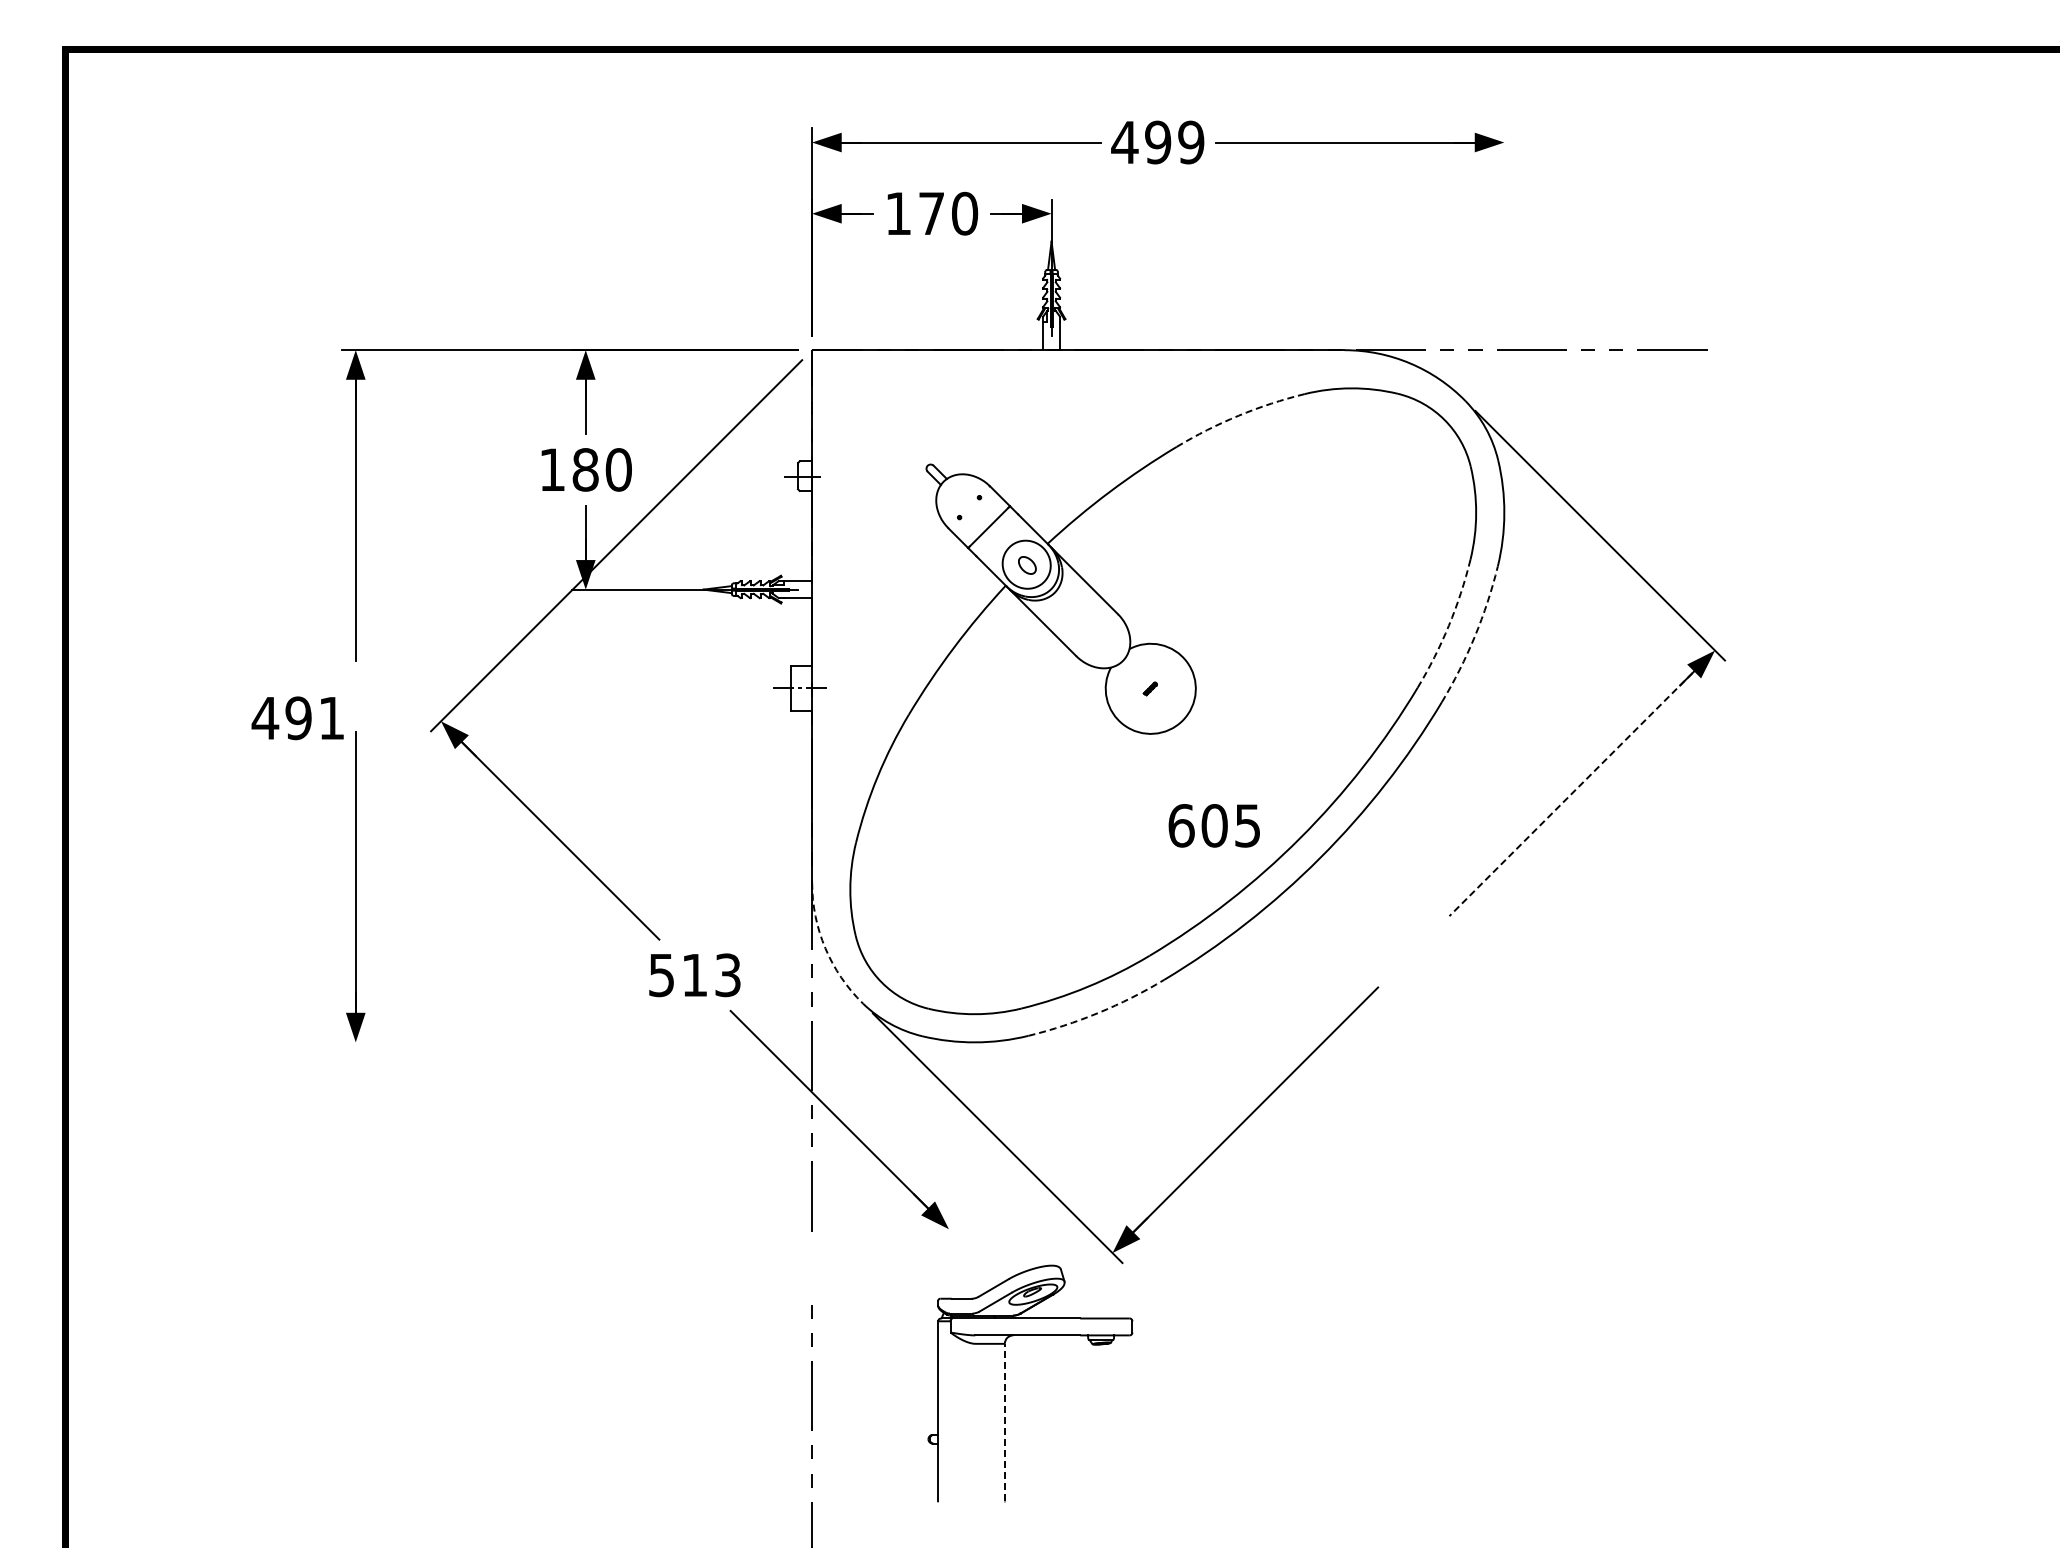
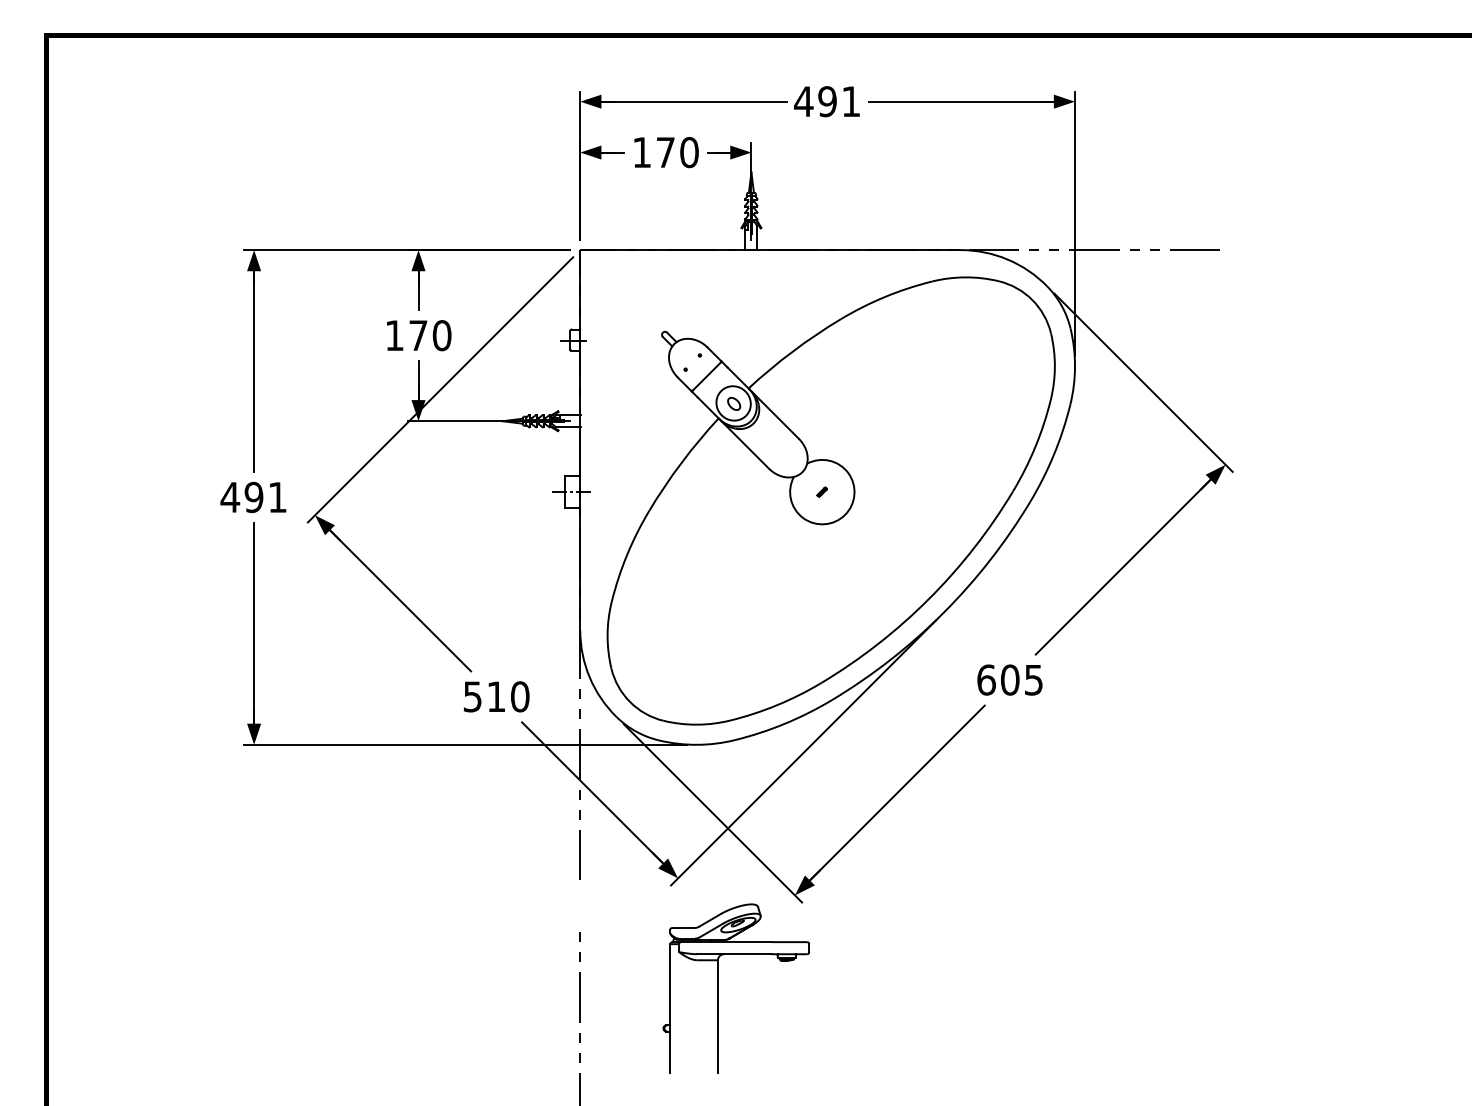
text: (1191, 142) -> (851, 101), 499 -> 491
line: (1504, 313) -> (1075, 223), added
line: (1238, 415) -> (885, 296), dashed -> solid
text: (585, 469) -> (418, 335), 180 -> 170
line: (1448, 625) -> (1035, 446), dashed -> solid
line: (1474, 636) -> (1053, 454), dashed -> solid
text: (297, 718) -> (253, 497), moved
line: (1578, 786) -> (1128, 561), dashed -> solid
text: (1213, 825) -> (1009, 679), moved
line: (825, 948) -> (589, 677), dashed -> solid
text: (728, 975) -> (520, 697), 513 -> 510
line: (1098, 1012) -> (784, 723), dashed -> solid
line: (651, 1042) -> (465, 744), added
line: (1124, 1053) -> (803, 752), added
line: (1004, 1422) -> (717, 1016), dashed -> solid

